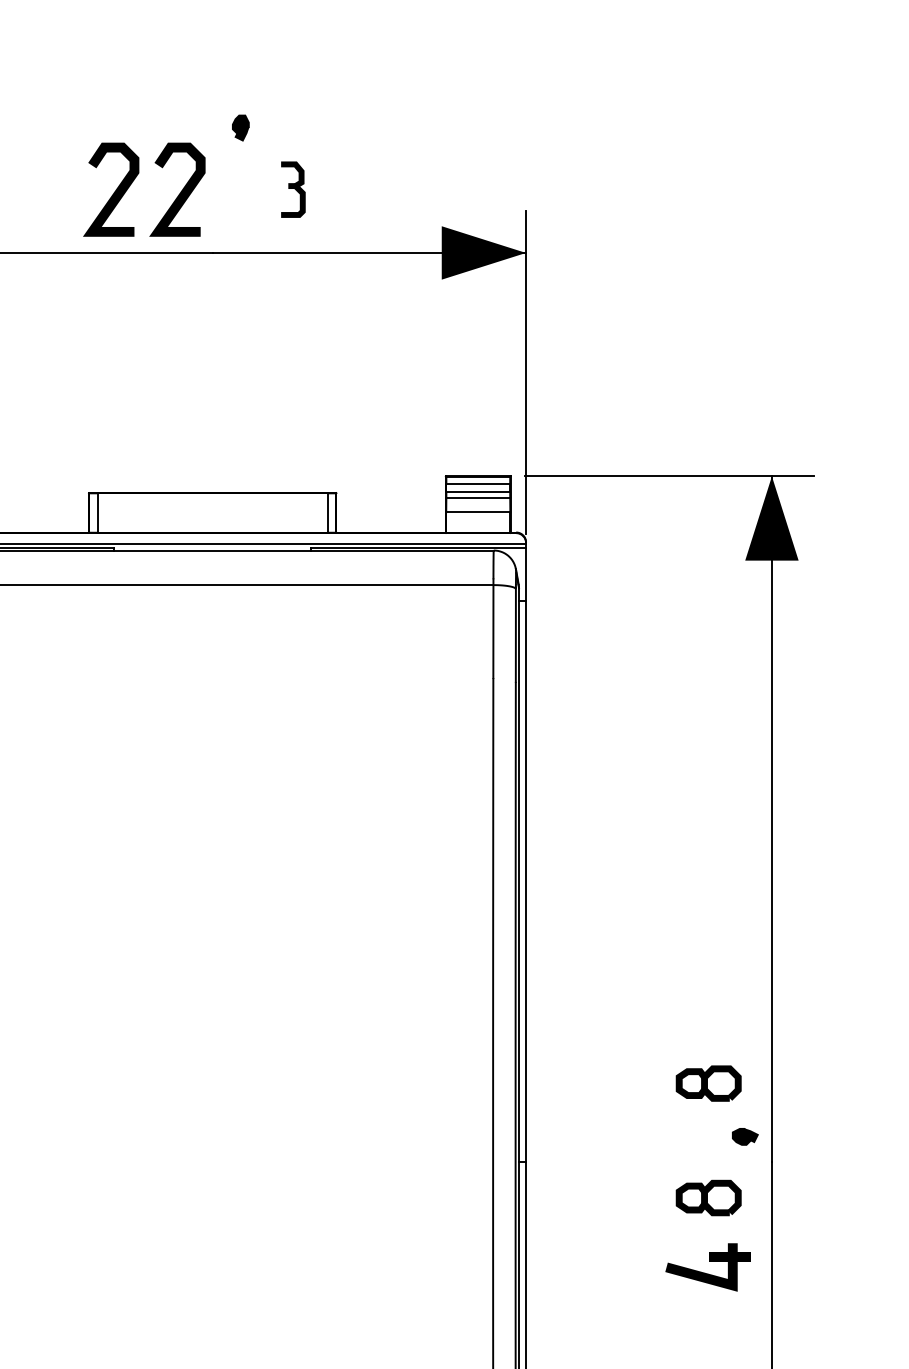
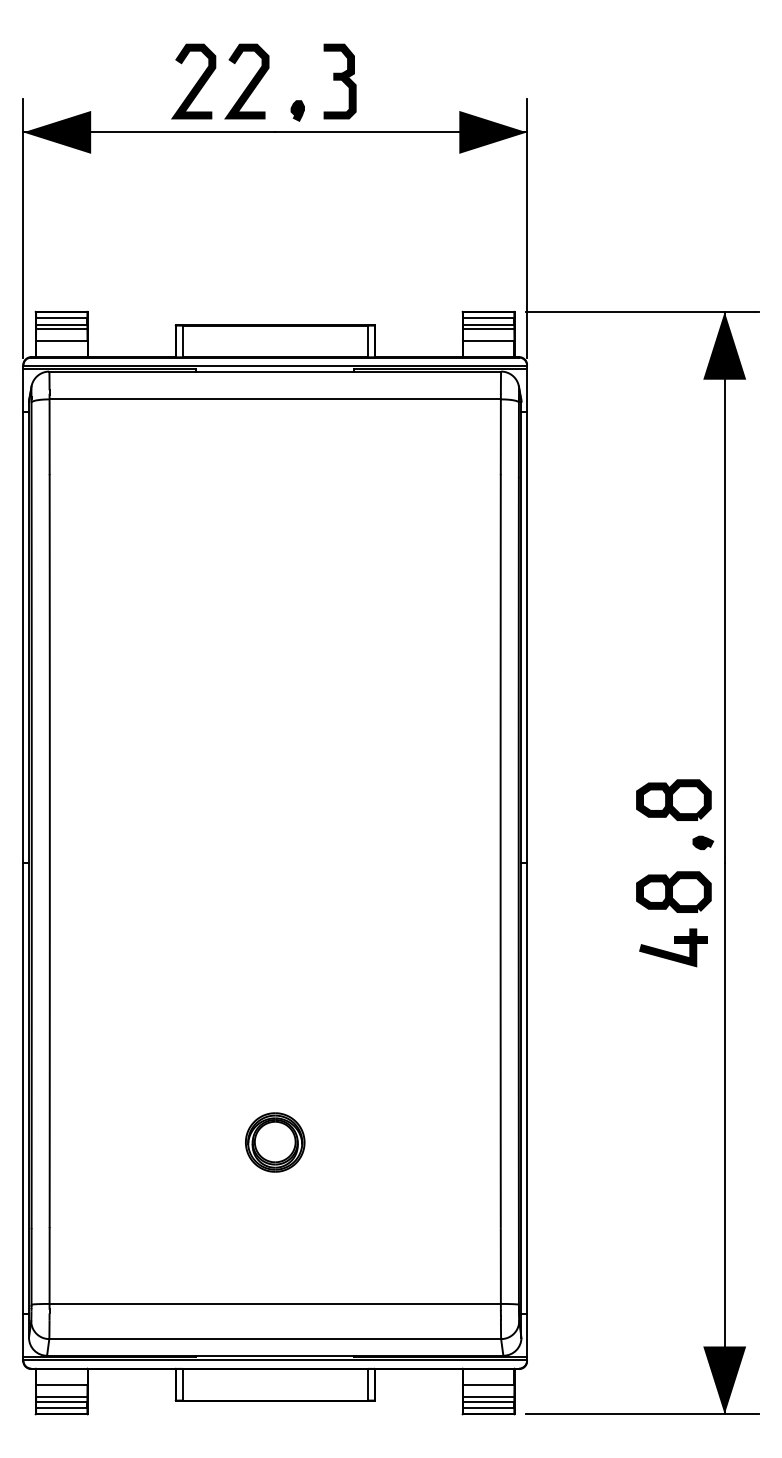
part: (240, 127) -> (297, 110), moved
part: (292, 189) -> (339, 81), size x1.67
part: (708, 1082) -> (673, 799), size x1.43
part: (708, 1197) -> (673, 891), size x1.43

